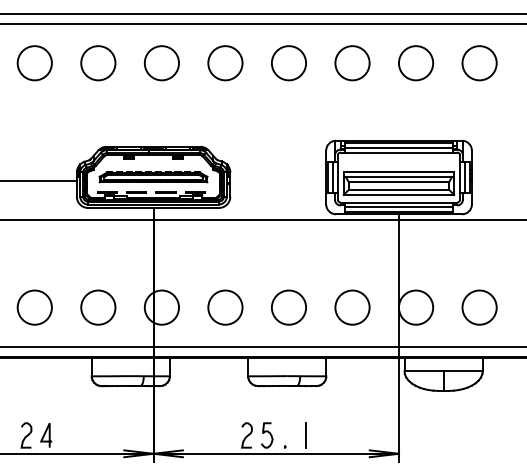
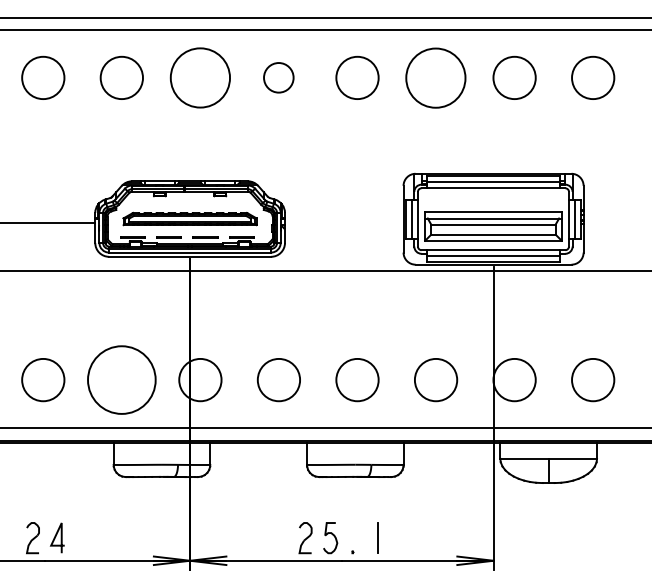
circle: (161, 62) -> (200, 77), size x1.4
circle: (225, 62) -> (278, 77), size x0.7
circle: (352, 62) -> (436, 77), size x1.4
circle: (98, 307) -> (121, 379), size x1.6

